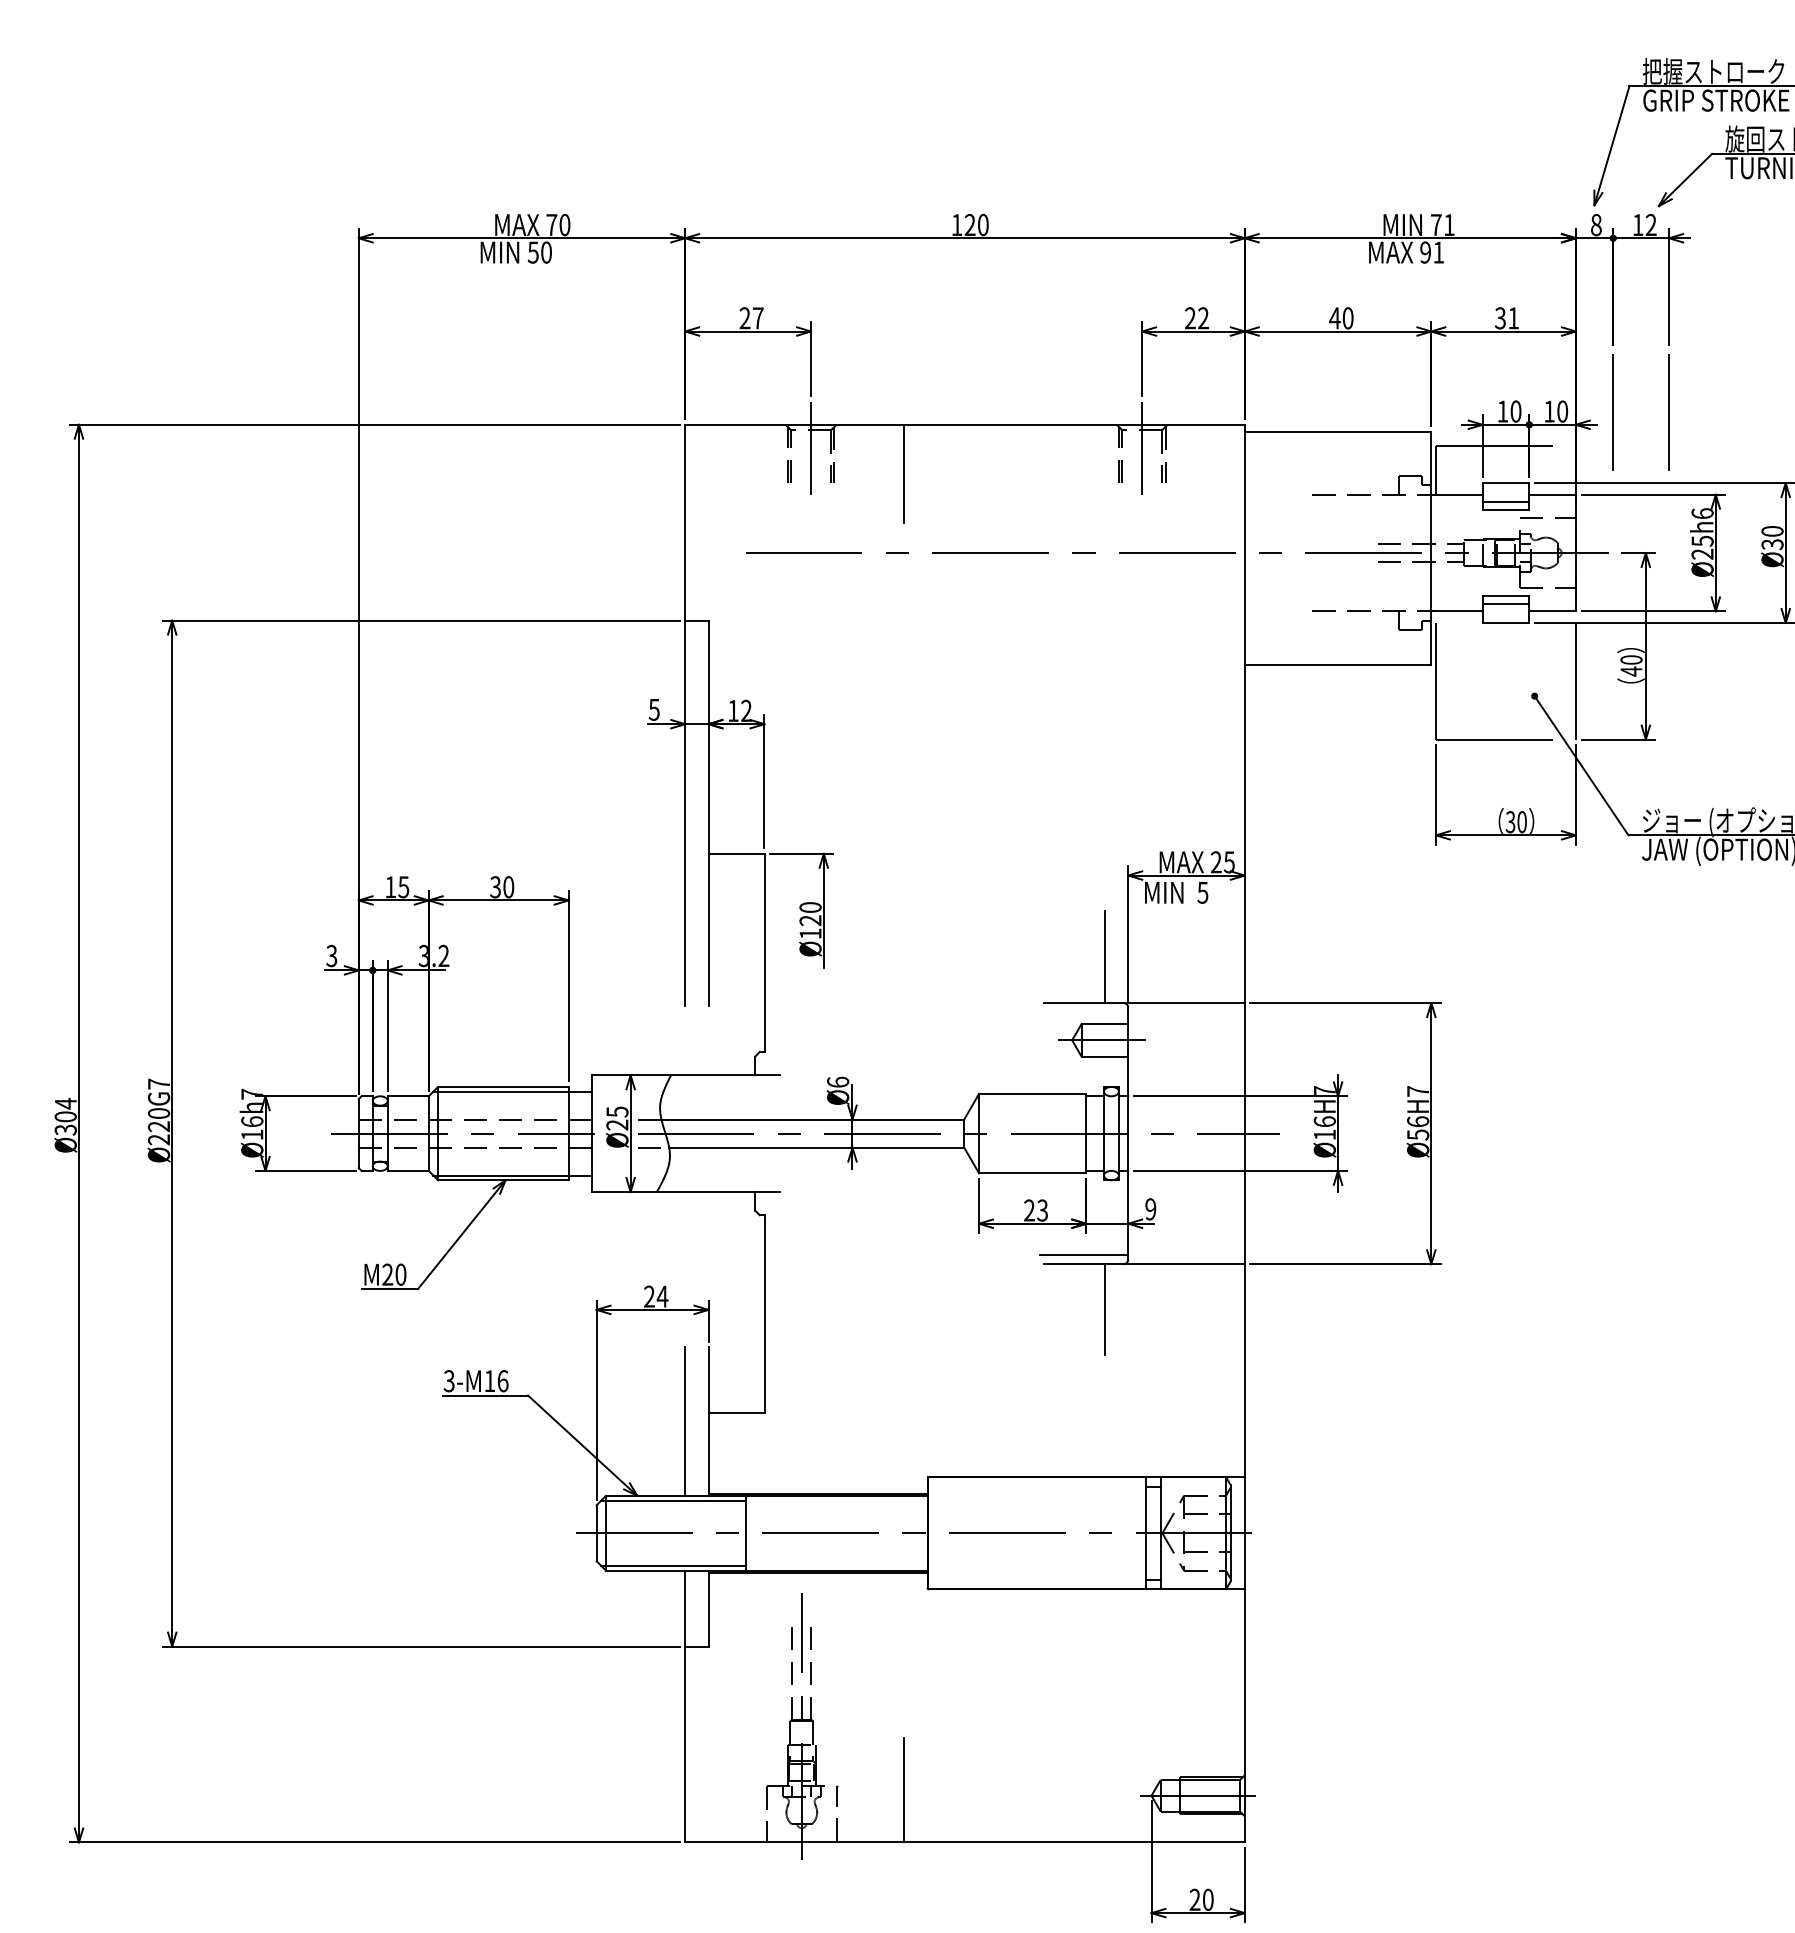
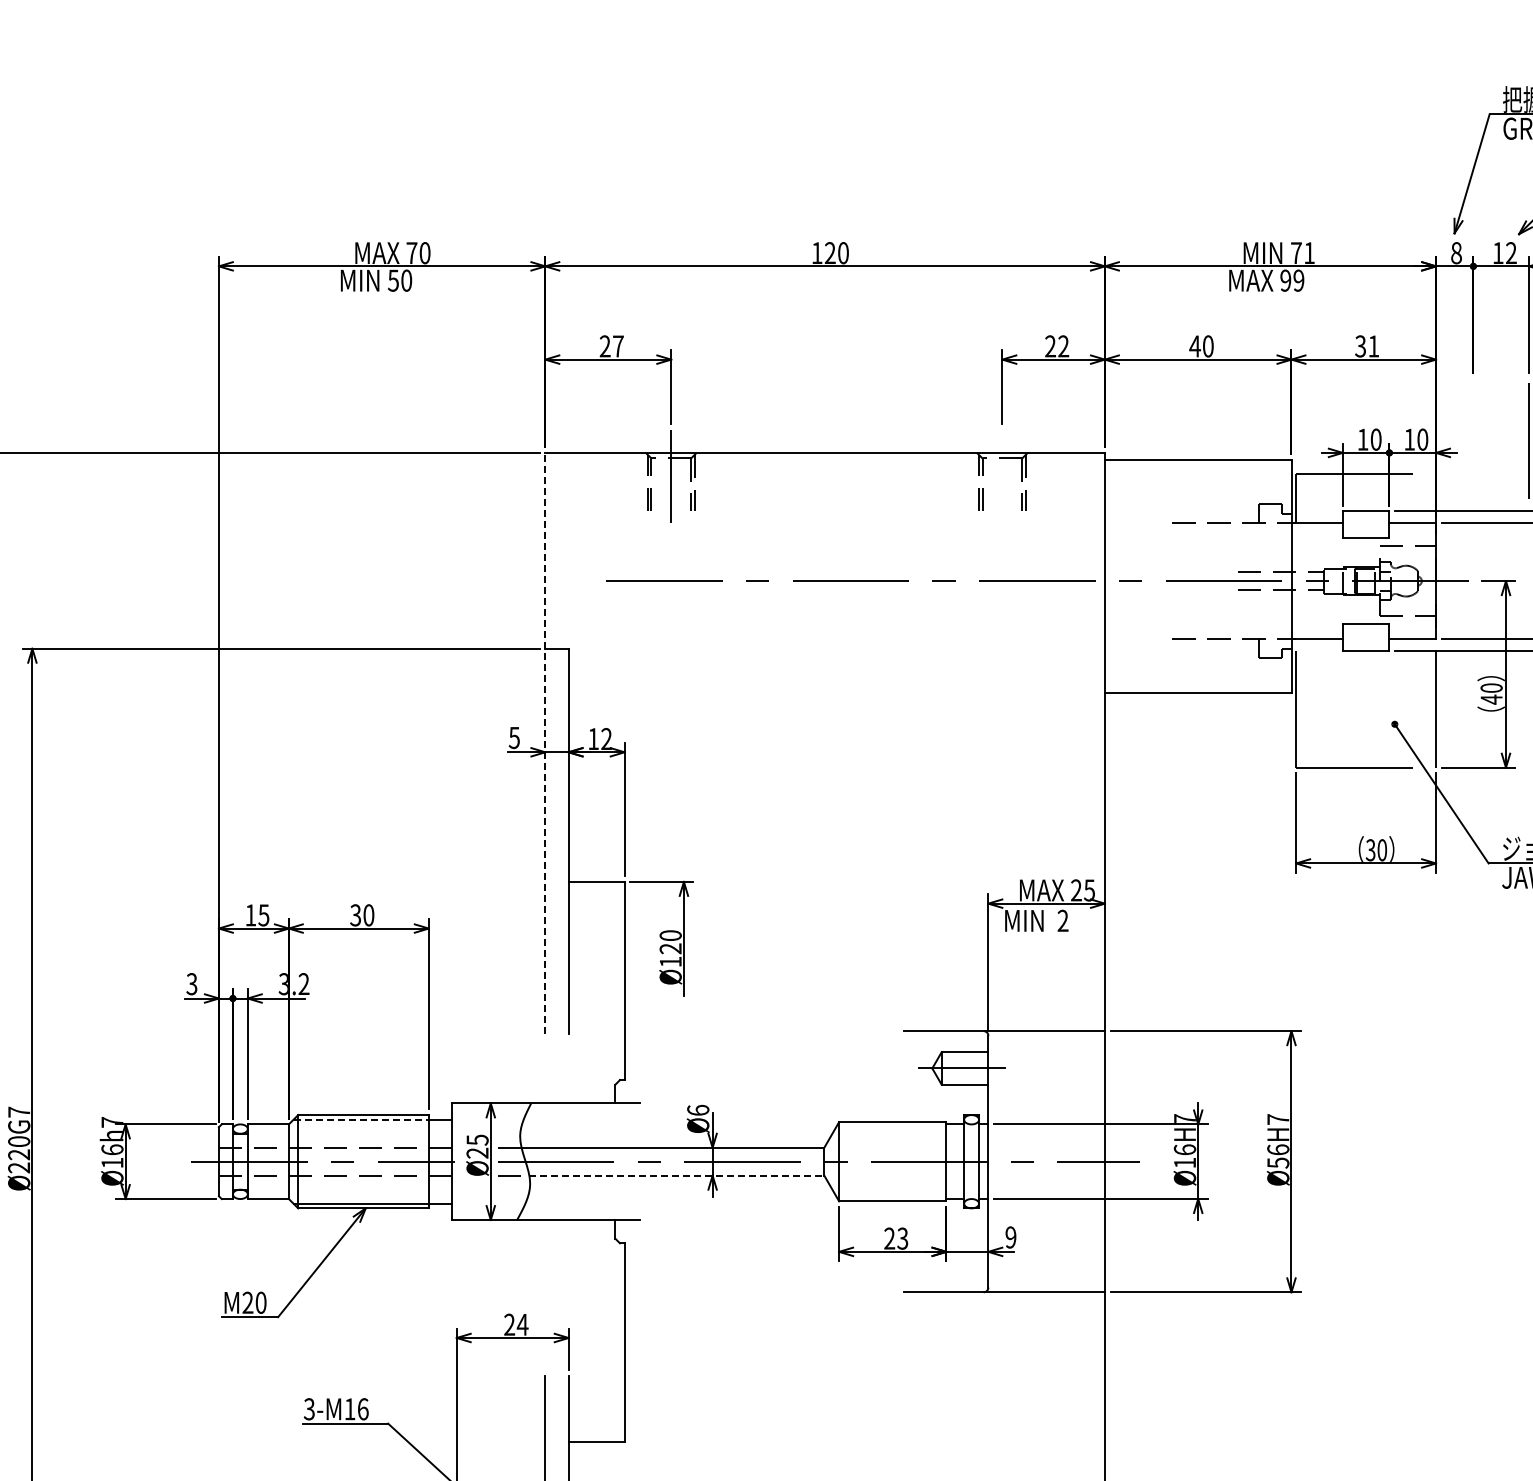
text: (1438, 252) -> (1298, 280), 91 -> 99
line: (1612, 412) -> (1472, 440), removed
line: (1142, 447) -> (1002, 475), removed
line: (904, 473) -> (764, 501), removed
line: (1505, 501) -> (1365, 529), removed
line: (1505, 604) -> (1365, 632), removed
line: (685, 715) -> (545, 743), solid -> dashed
text: (1202, 892) -> (1062, 920), 5 -> 2
line: (1104, 956) -> (964, 984), removed
line: (501, 1091) -> (361, 1119), solid -> dashed
line: (817, 1147) -> (677, 1175), solid -> dashed
line: (1083, 1254) -> (943, 1282), removed
line: (1104, 1309) -> (964, 1337), removed

